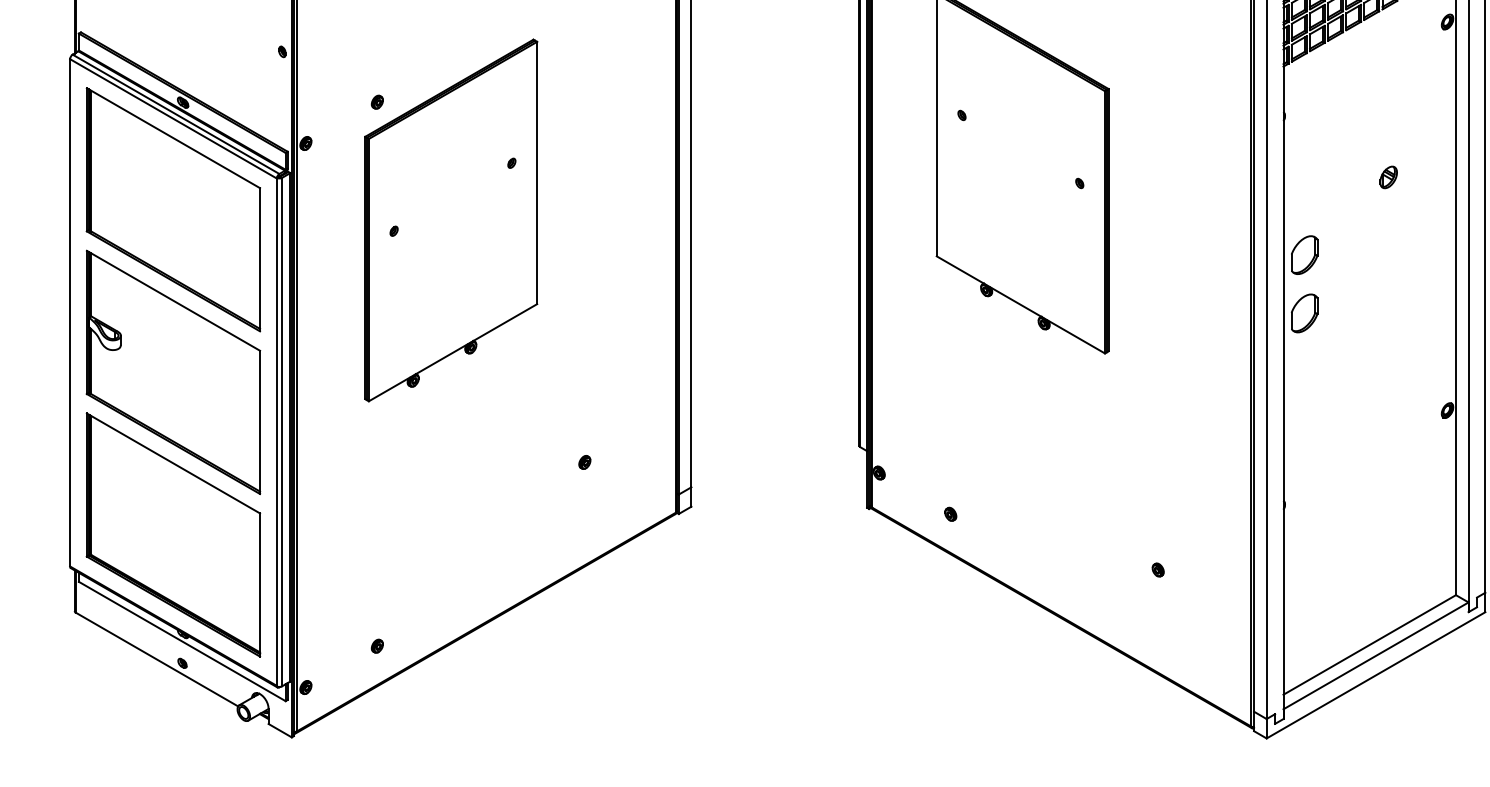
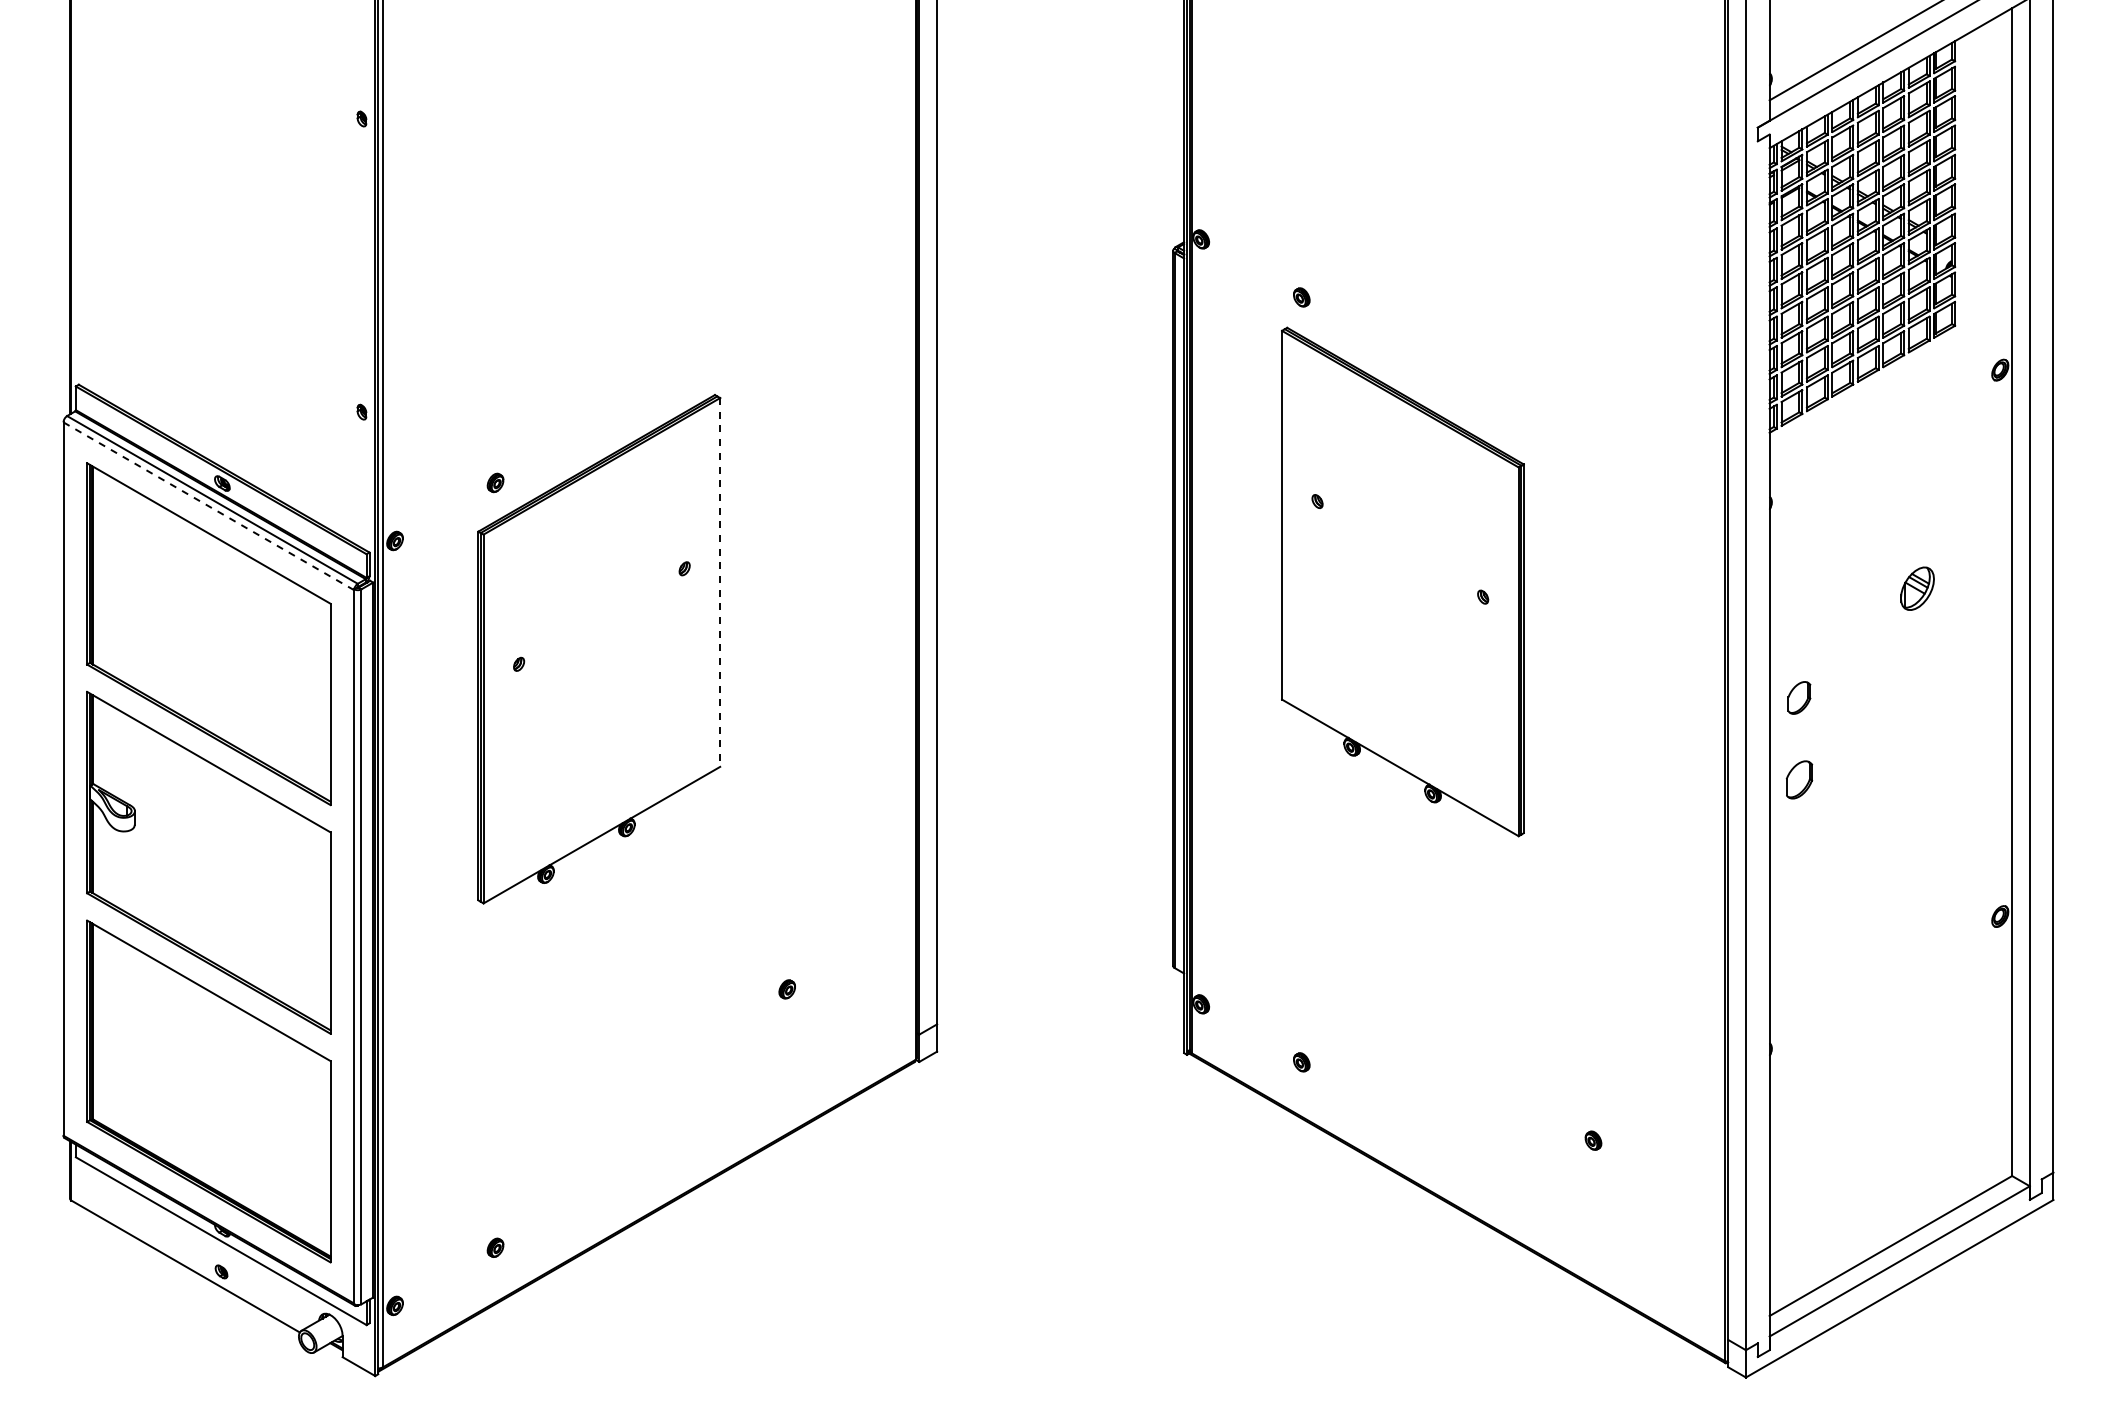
line: (173, 118) -> (208, 506), solid -> dashed
line: (537, 173) -> (720, 582), solid -> dashed
part: (1388, 177) -> (1917, 588), size x1.4
part: (1304, 254) -> (1799, 697), size x0.6
part: (1304, 313) -> (1799, 779), size x0.7

